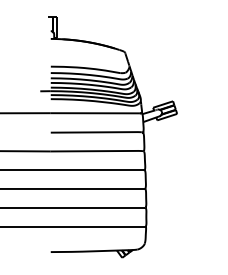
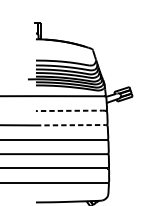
line: (96, 132) -> (70, 110), solid -> dashed
line: (97, 151) -> (71, 125), solid -> dashed

